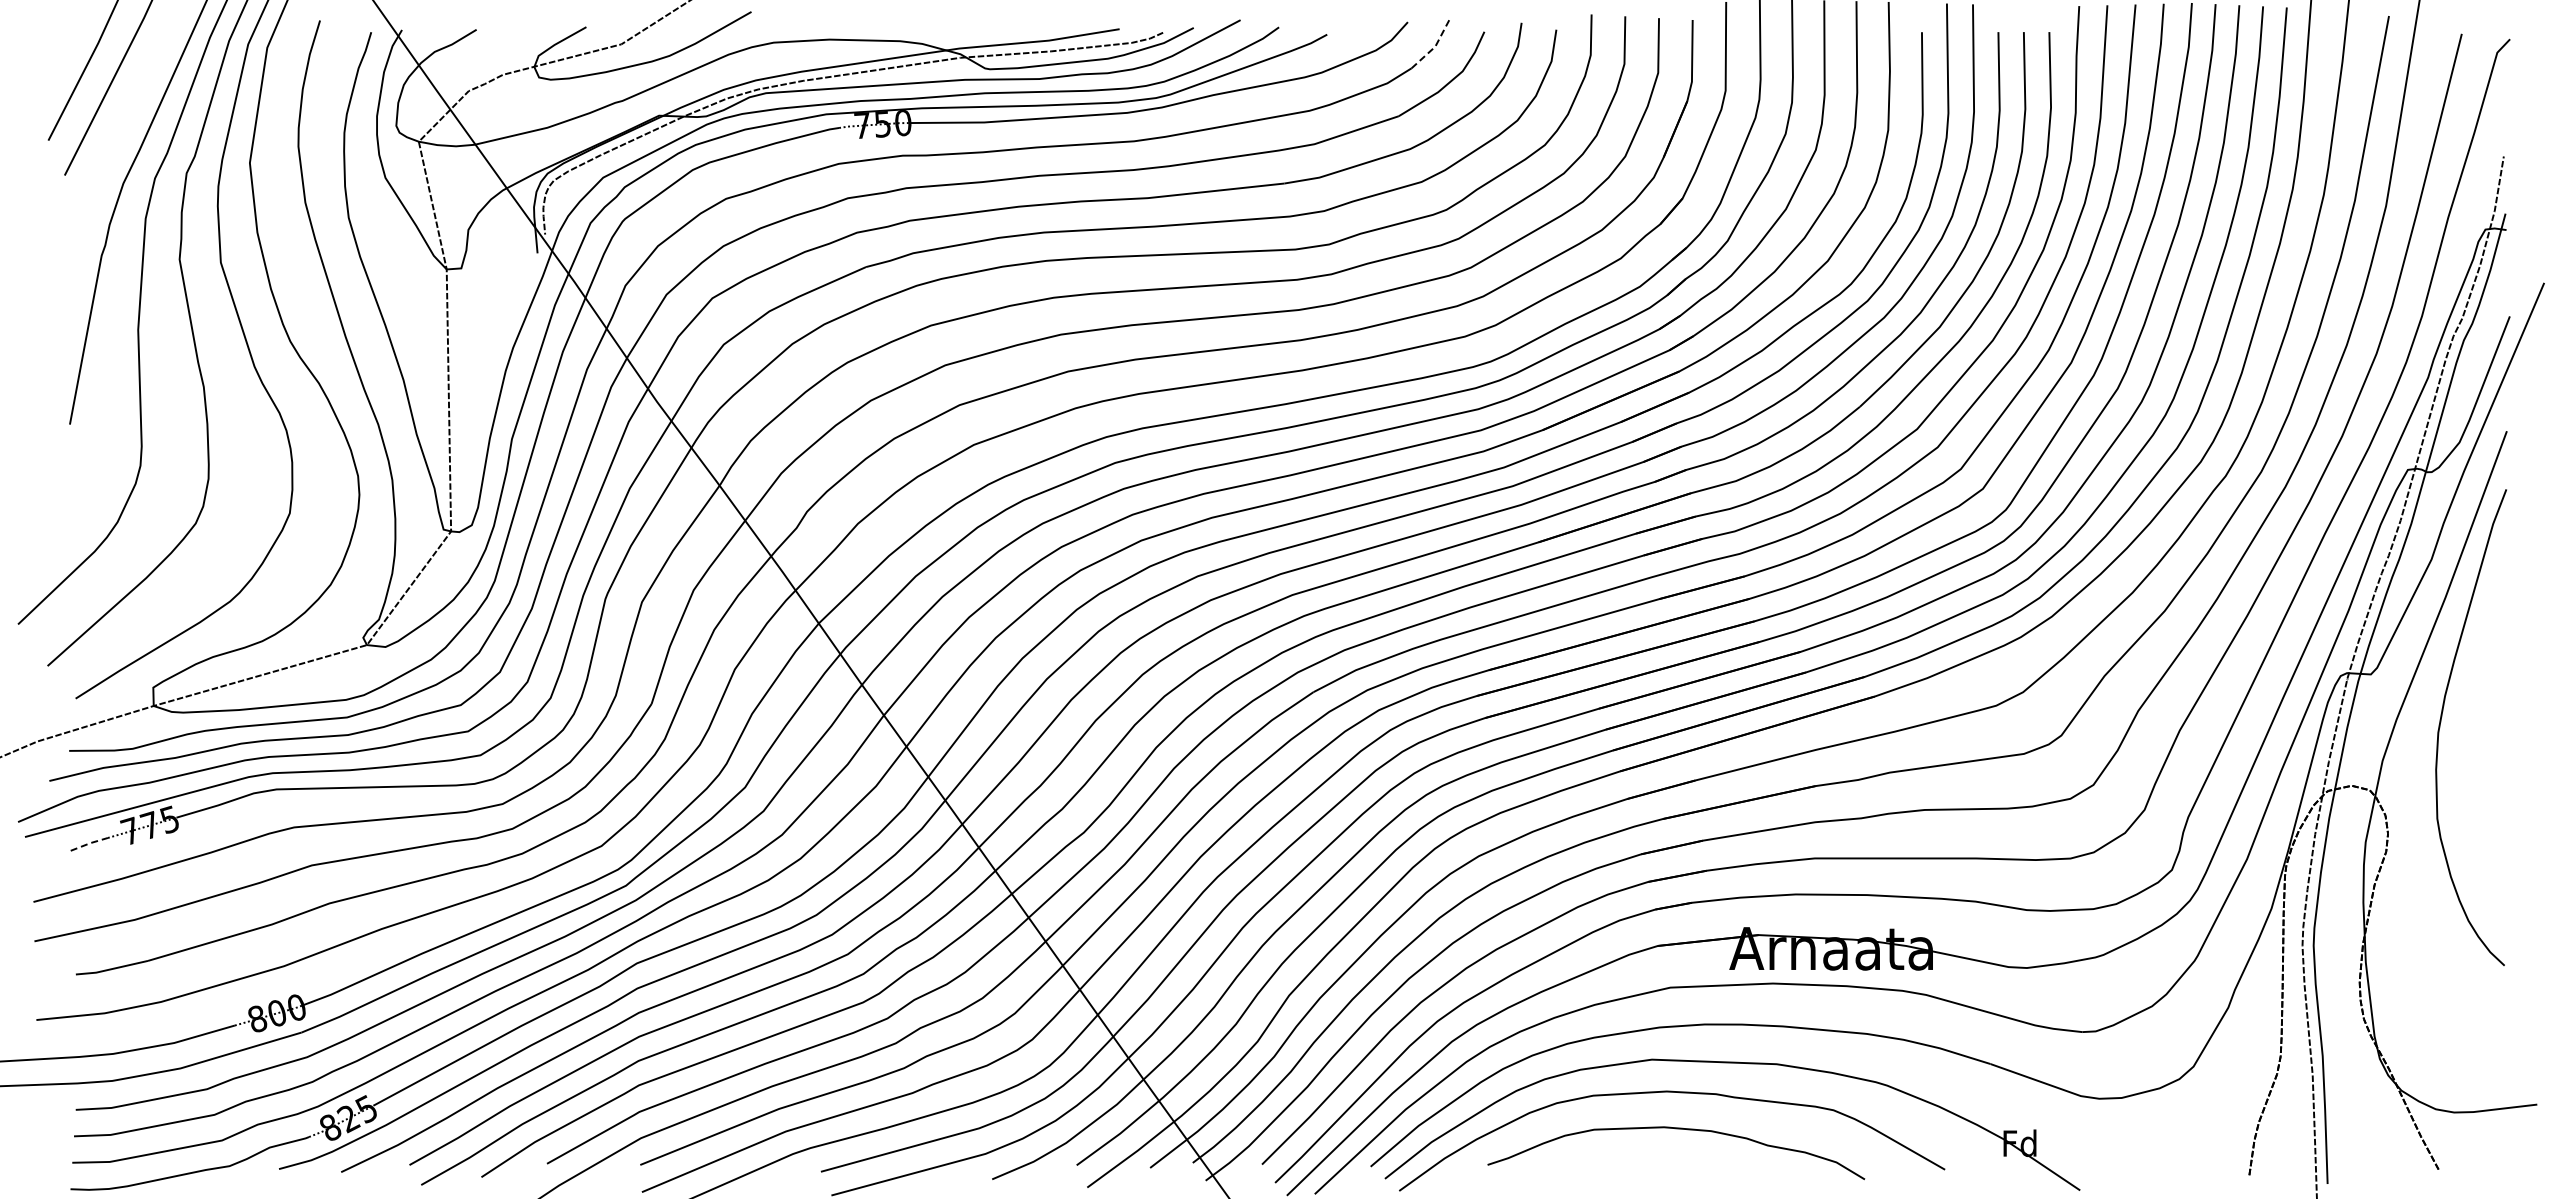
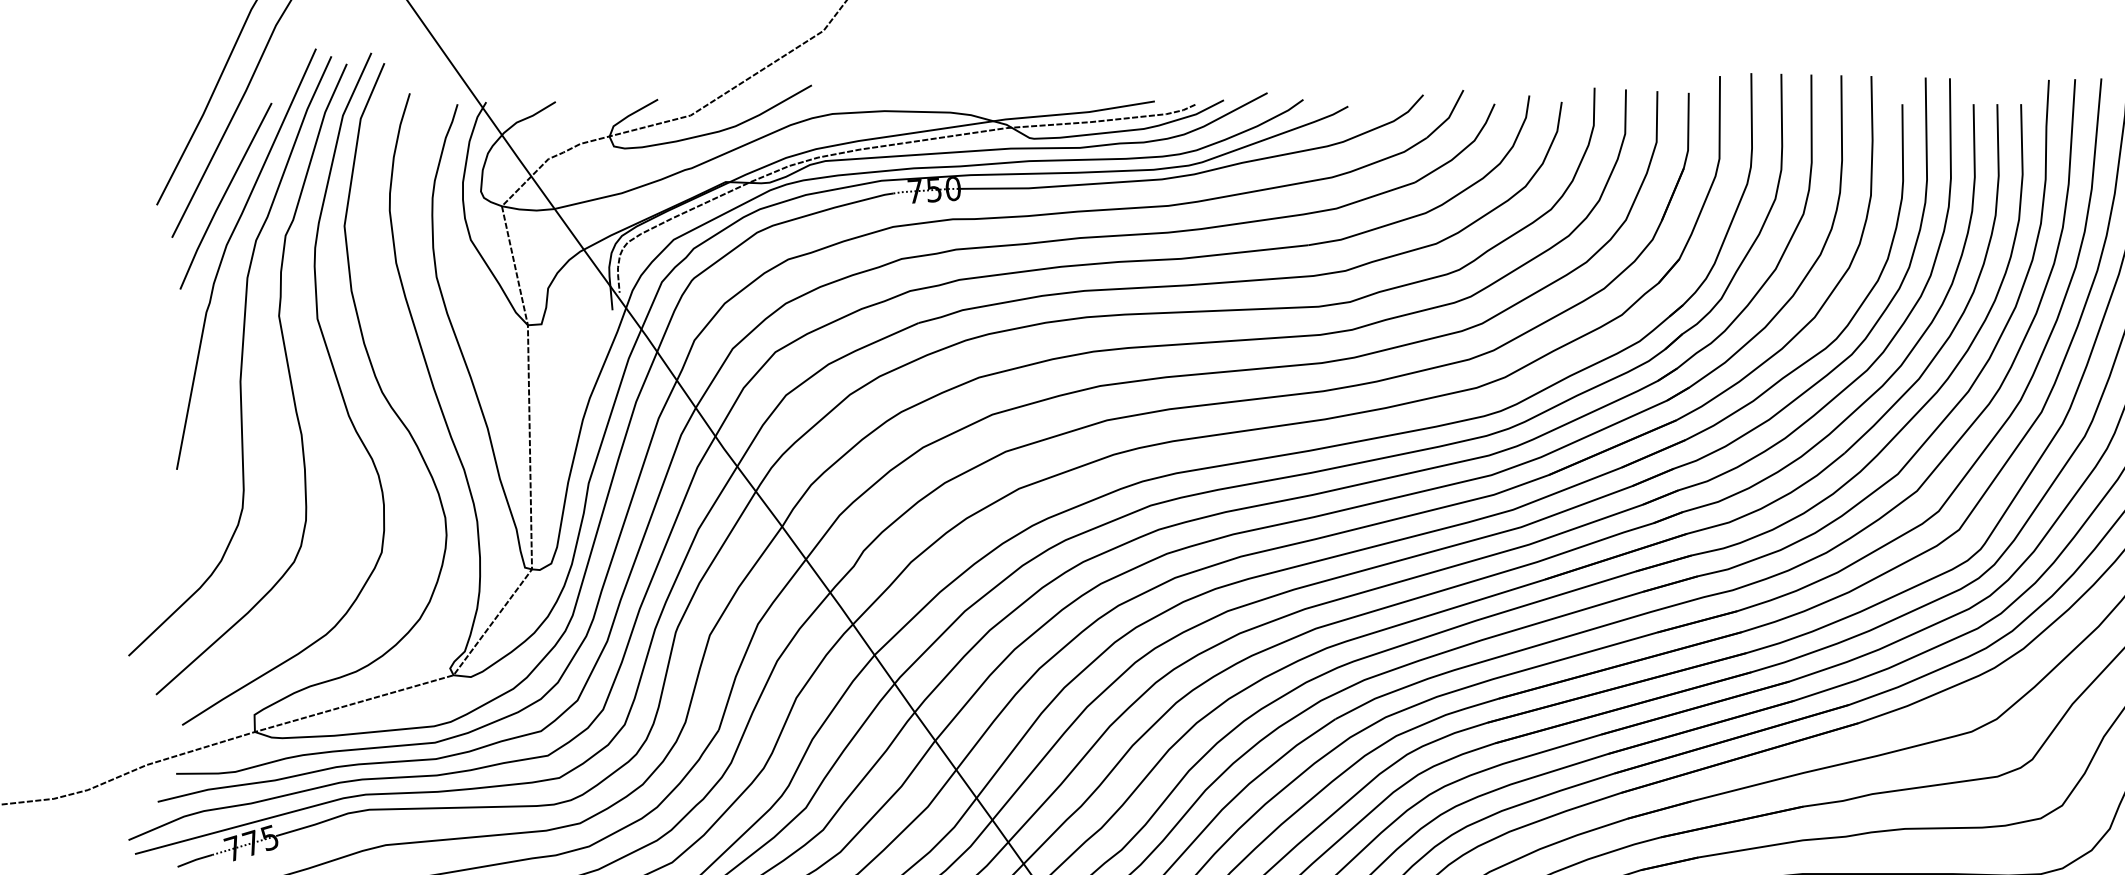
line: (1435, 46) -> (1449, 117), dashed -> solid
line: (121, 130) -> (224, 195), added
line: (89, 843) -> (195, 860), dashed -> solid

